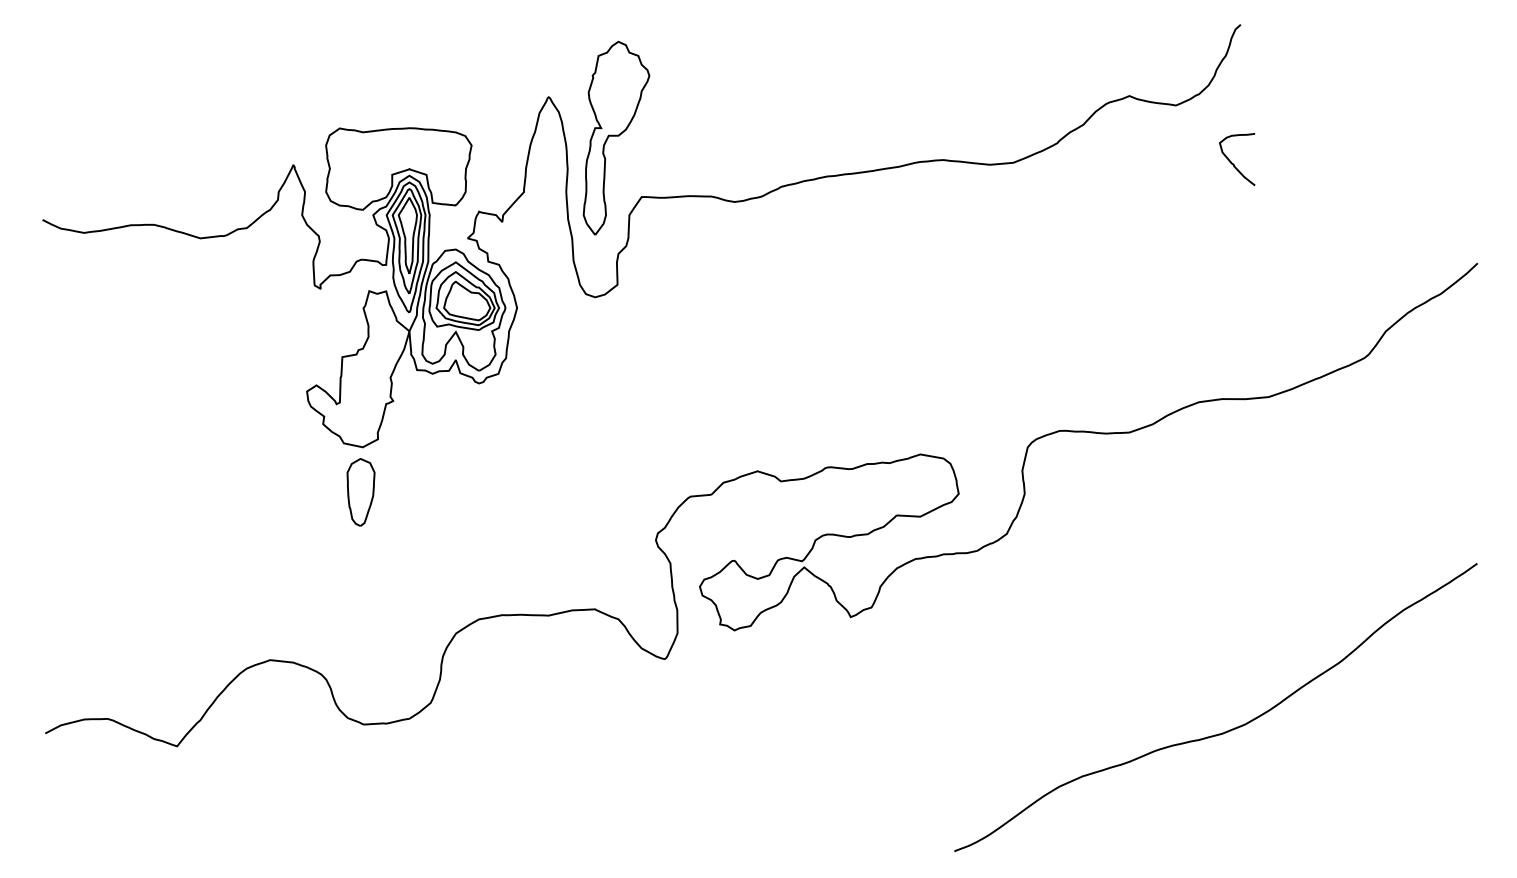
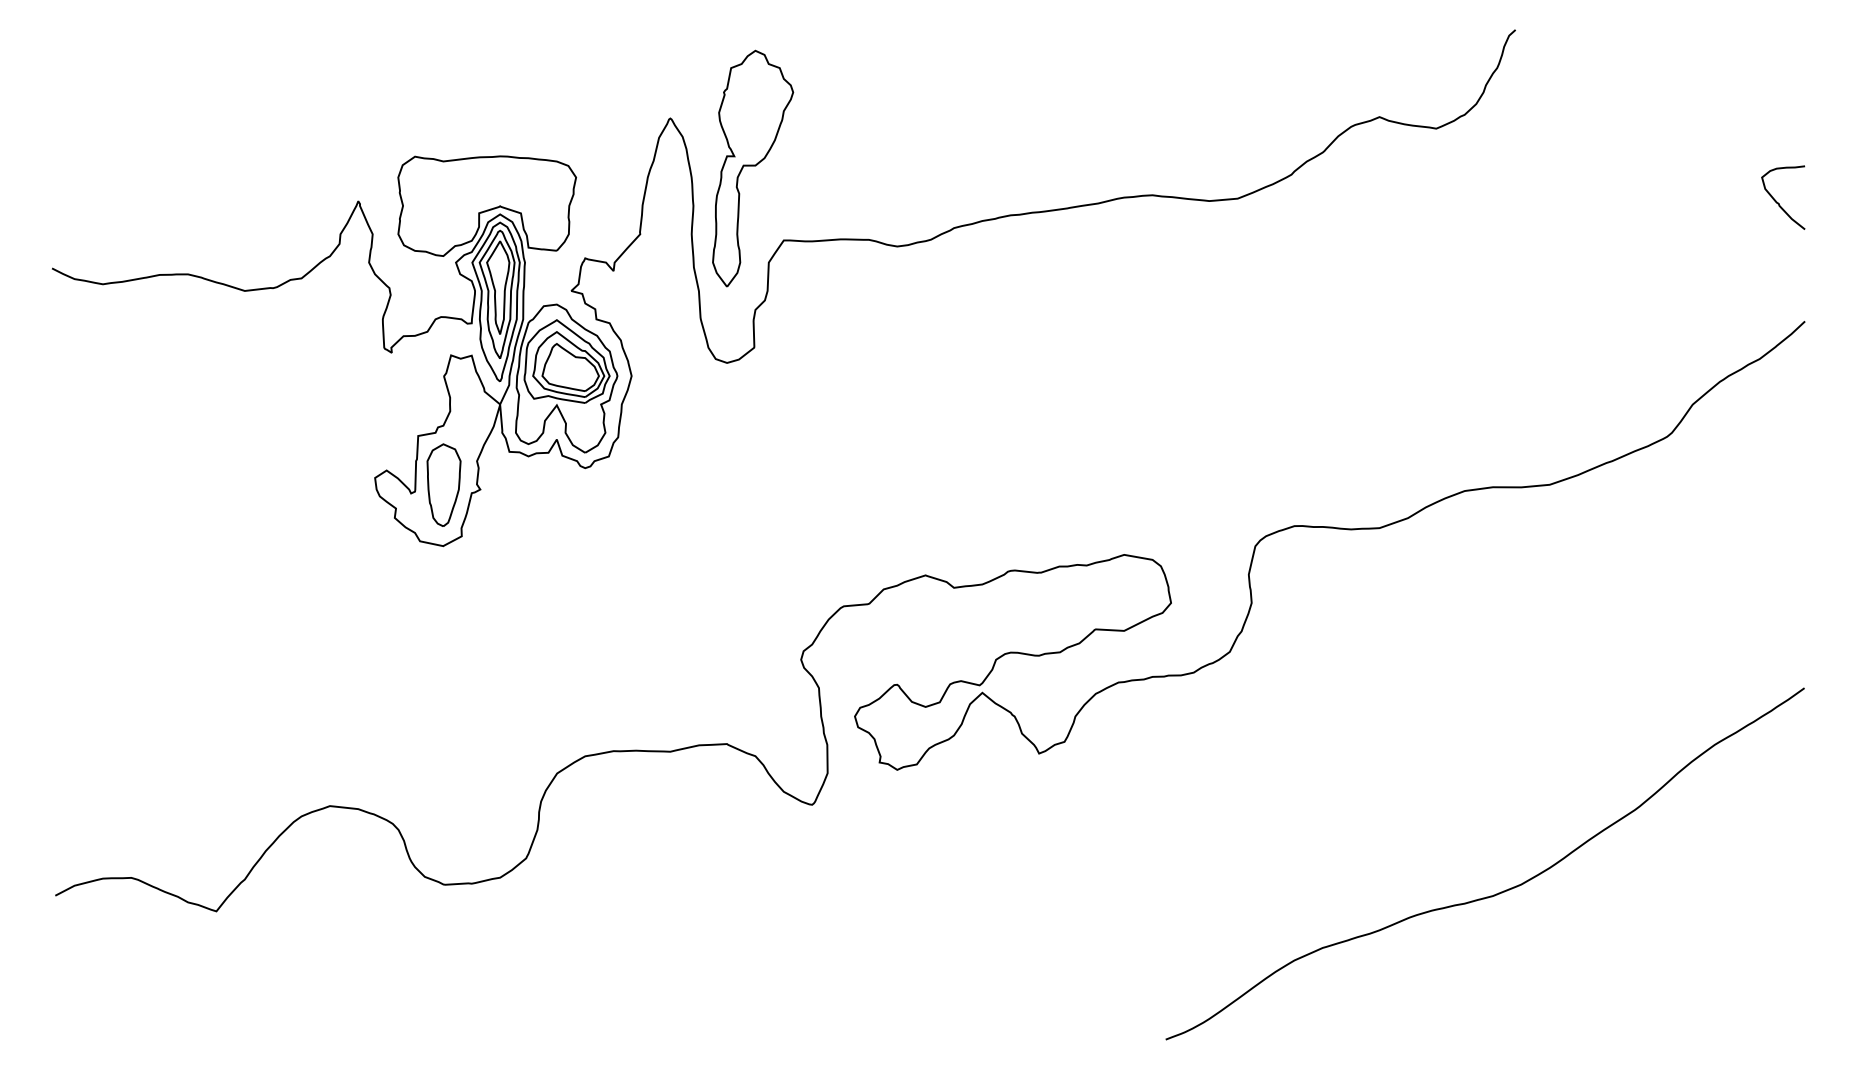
curve: (1233, 163) -> (1778, 202), moved
part: (360, 491) -> (443, 484), moved

